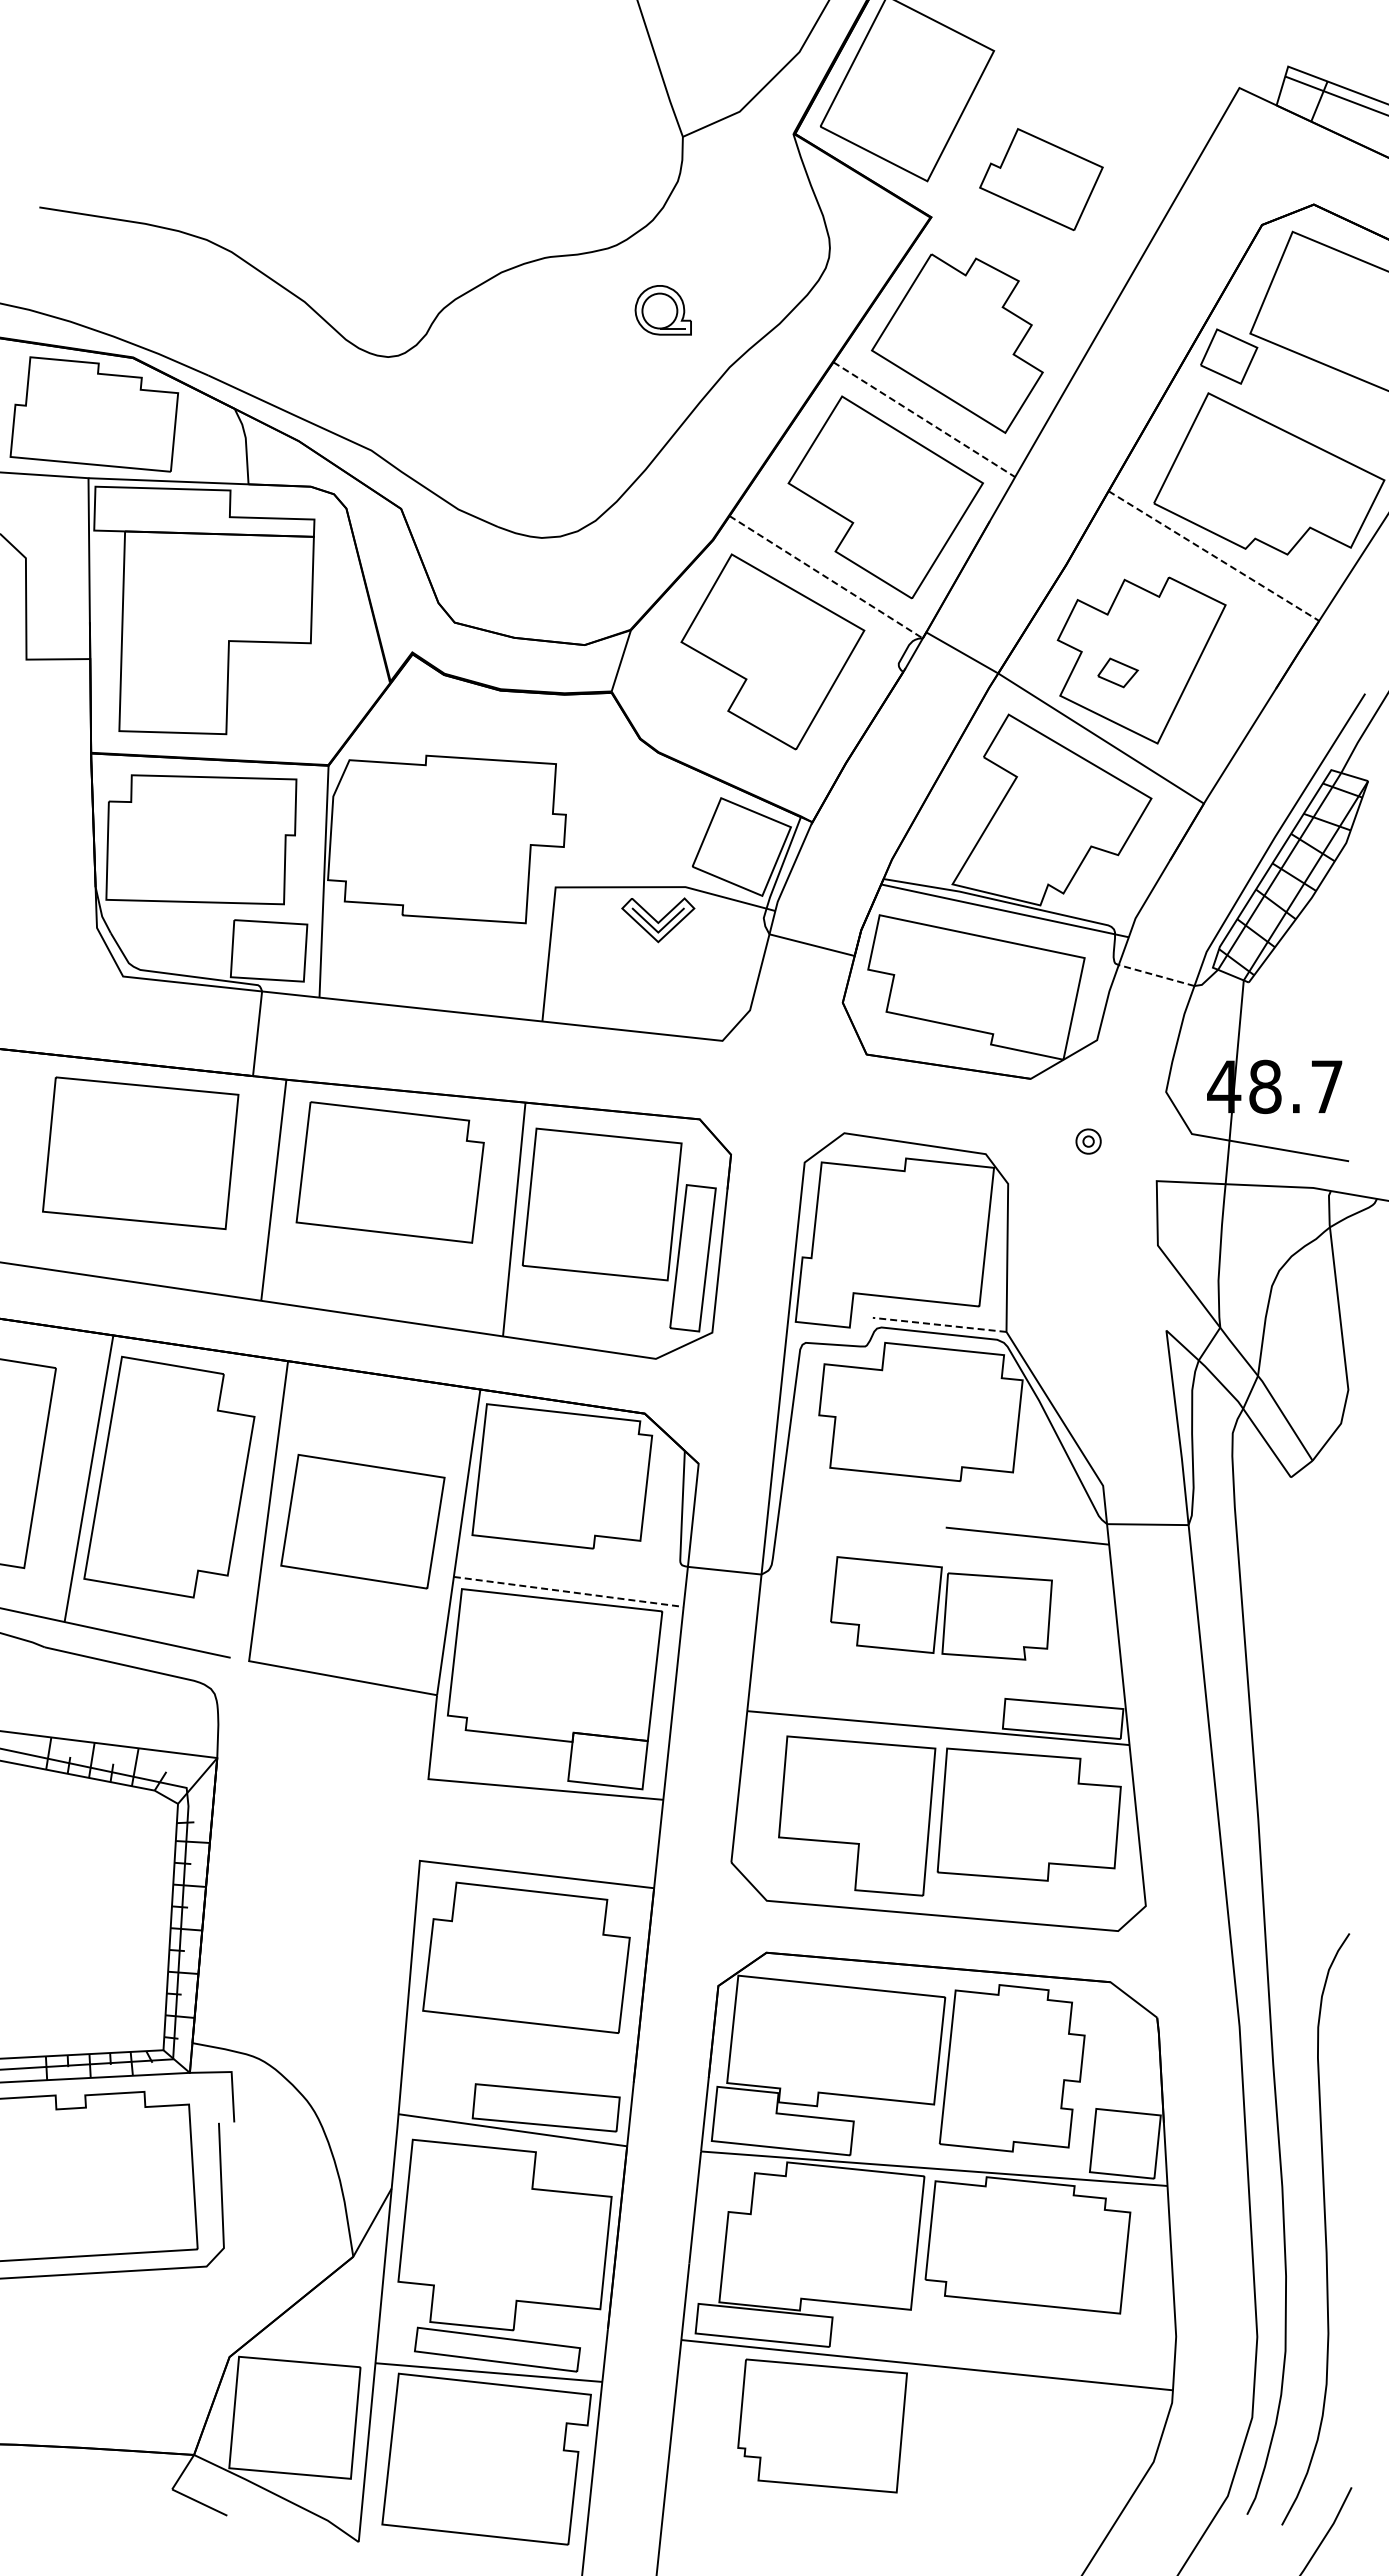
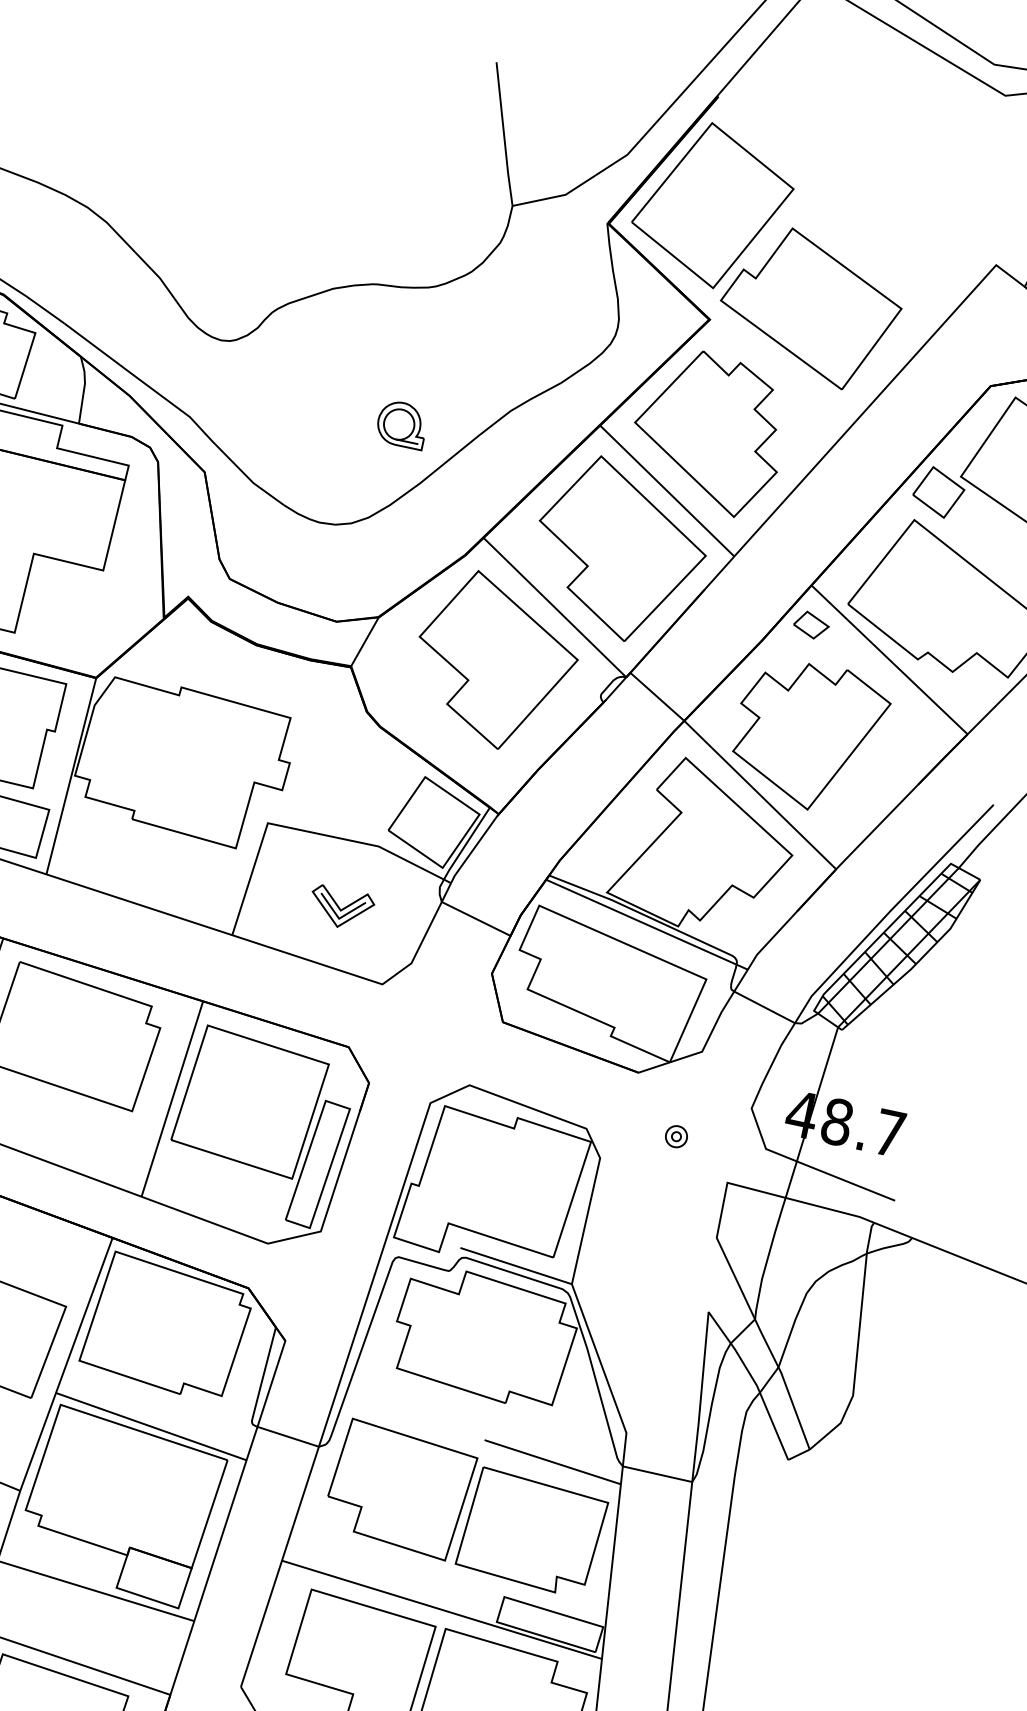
part: (1041, 179) -> (810, 307), size x1.67
part: (662, 310) -> (401, 424), moved
line: (924, 419) -> (667, 490), dashed -> solid
line: (1213, 556) -> (889, 660), dashed -> solid
line: (826, 577) -> (555, 607), dashed -> solid
part: (1117, 672) -> (811, 624), moved
part: (658, 920) -> (341, 908), moved
line: (1156, 975) -> (764, 1007), dashed -> solid
line: (939, 1324) -> (516, 1265), dashed -> solid
line: (568, 1591) -> (151, 1426), dashed -> solid
part: (941, 1608) -> (466, 1508), size x1.43

